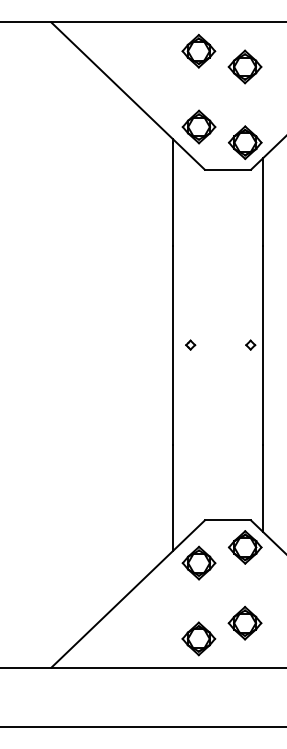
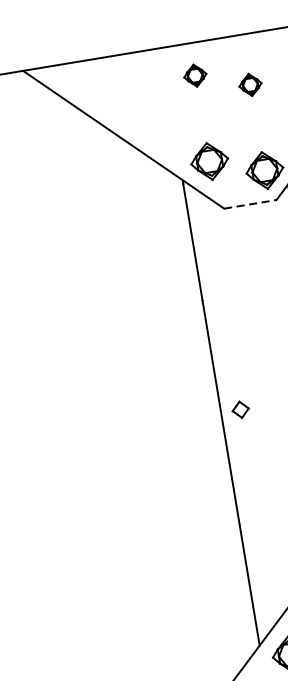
part: (198, 50) -> (194, 75), size x0.6
part: (244, 66) -> (249, 84), size x0.6
line: (228, 169) -> (250, 203), solid -> dashed
part: (190, 344) -> (240, 408), size x1.6

